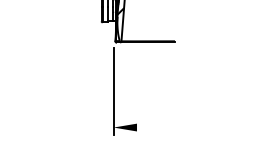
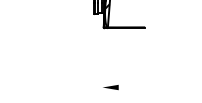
line: (113, 91) -> (102, 62), removed

